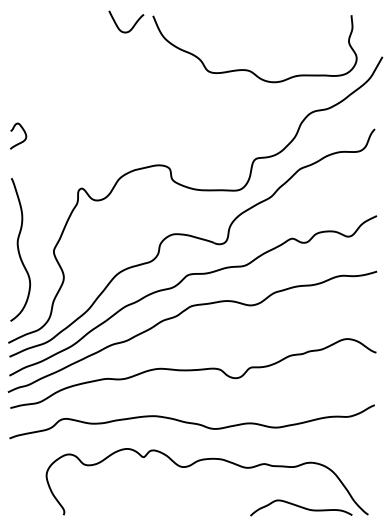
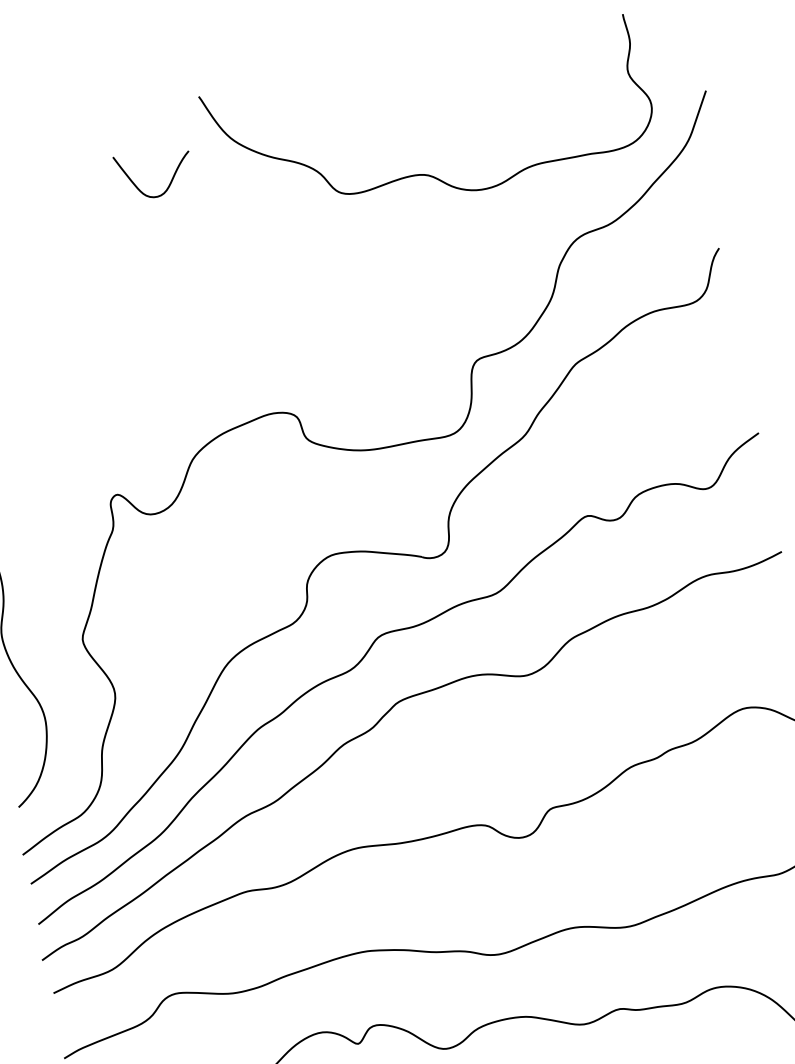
curve: (132, 26) -> (169, 181), moved

